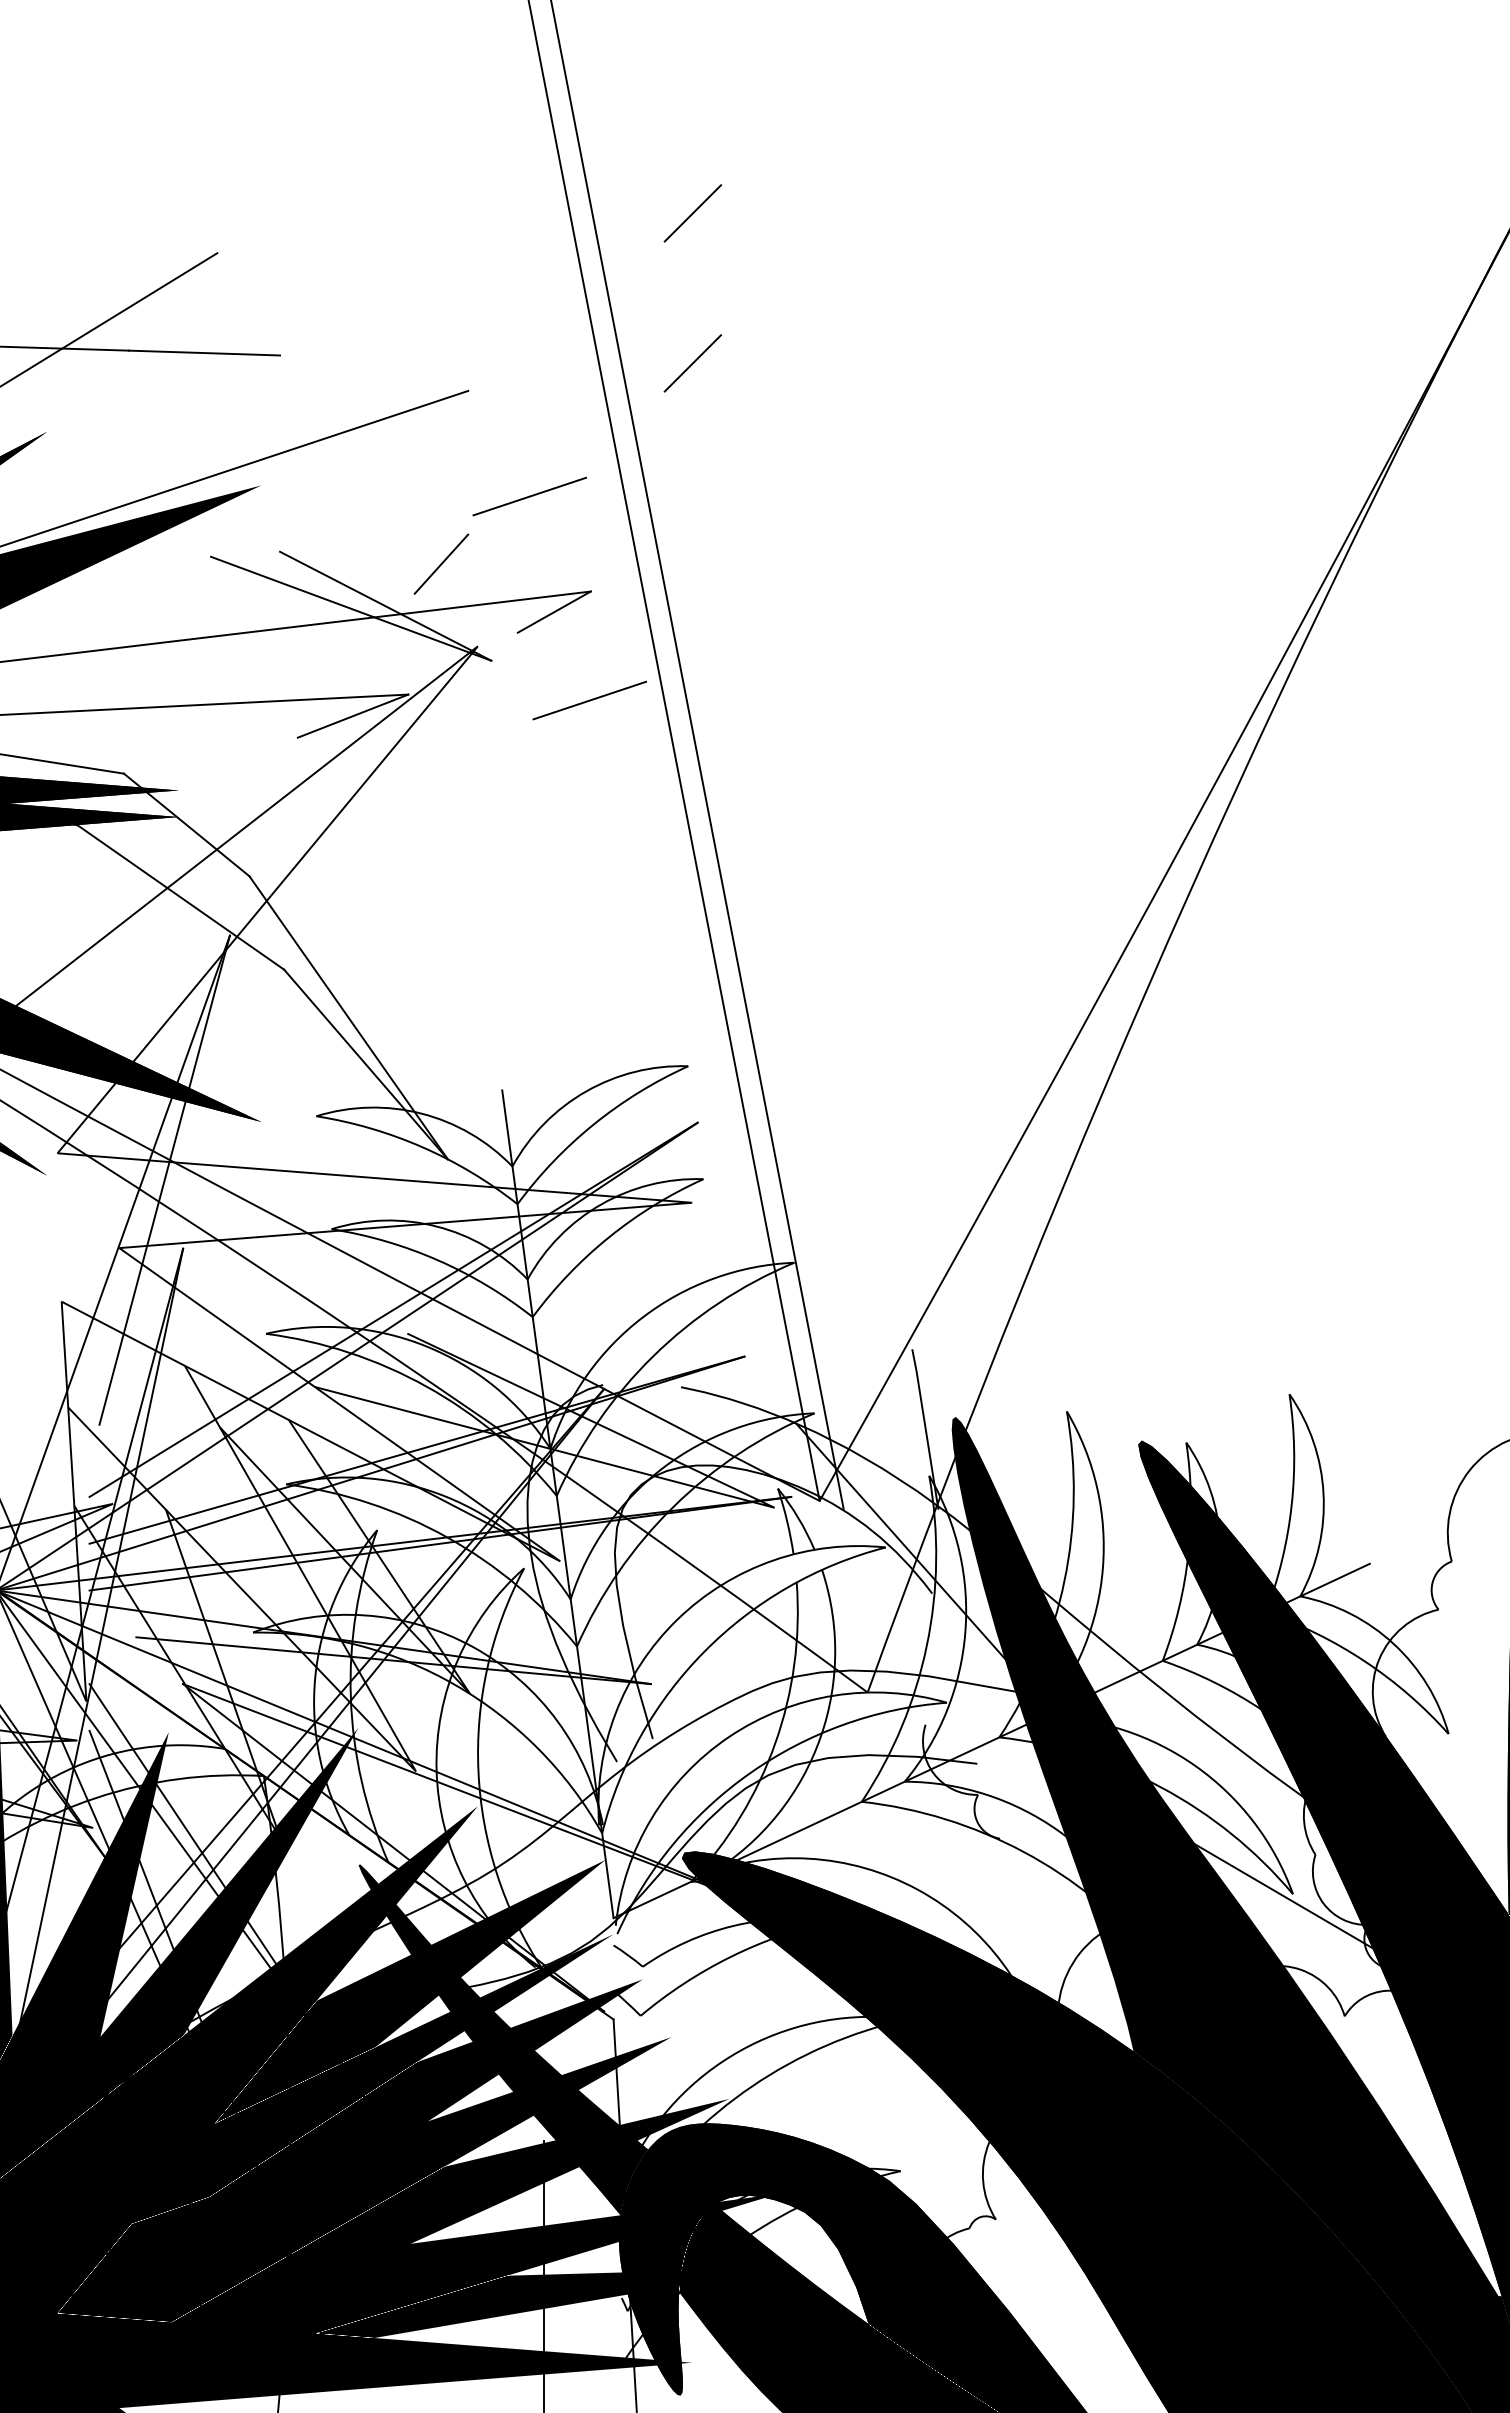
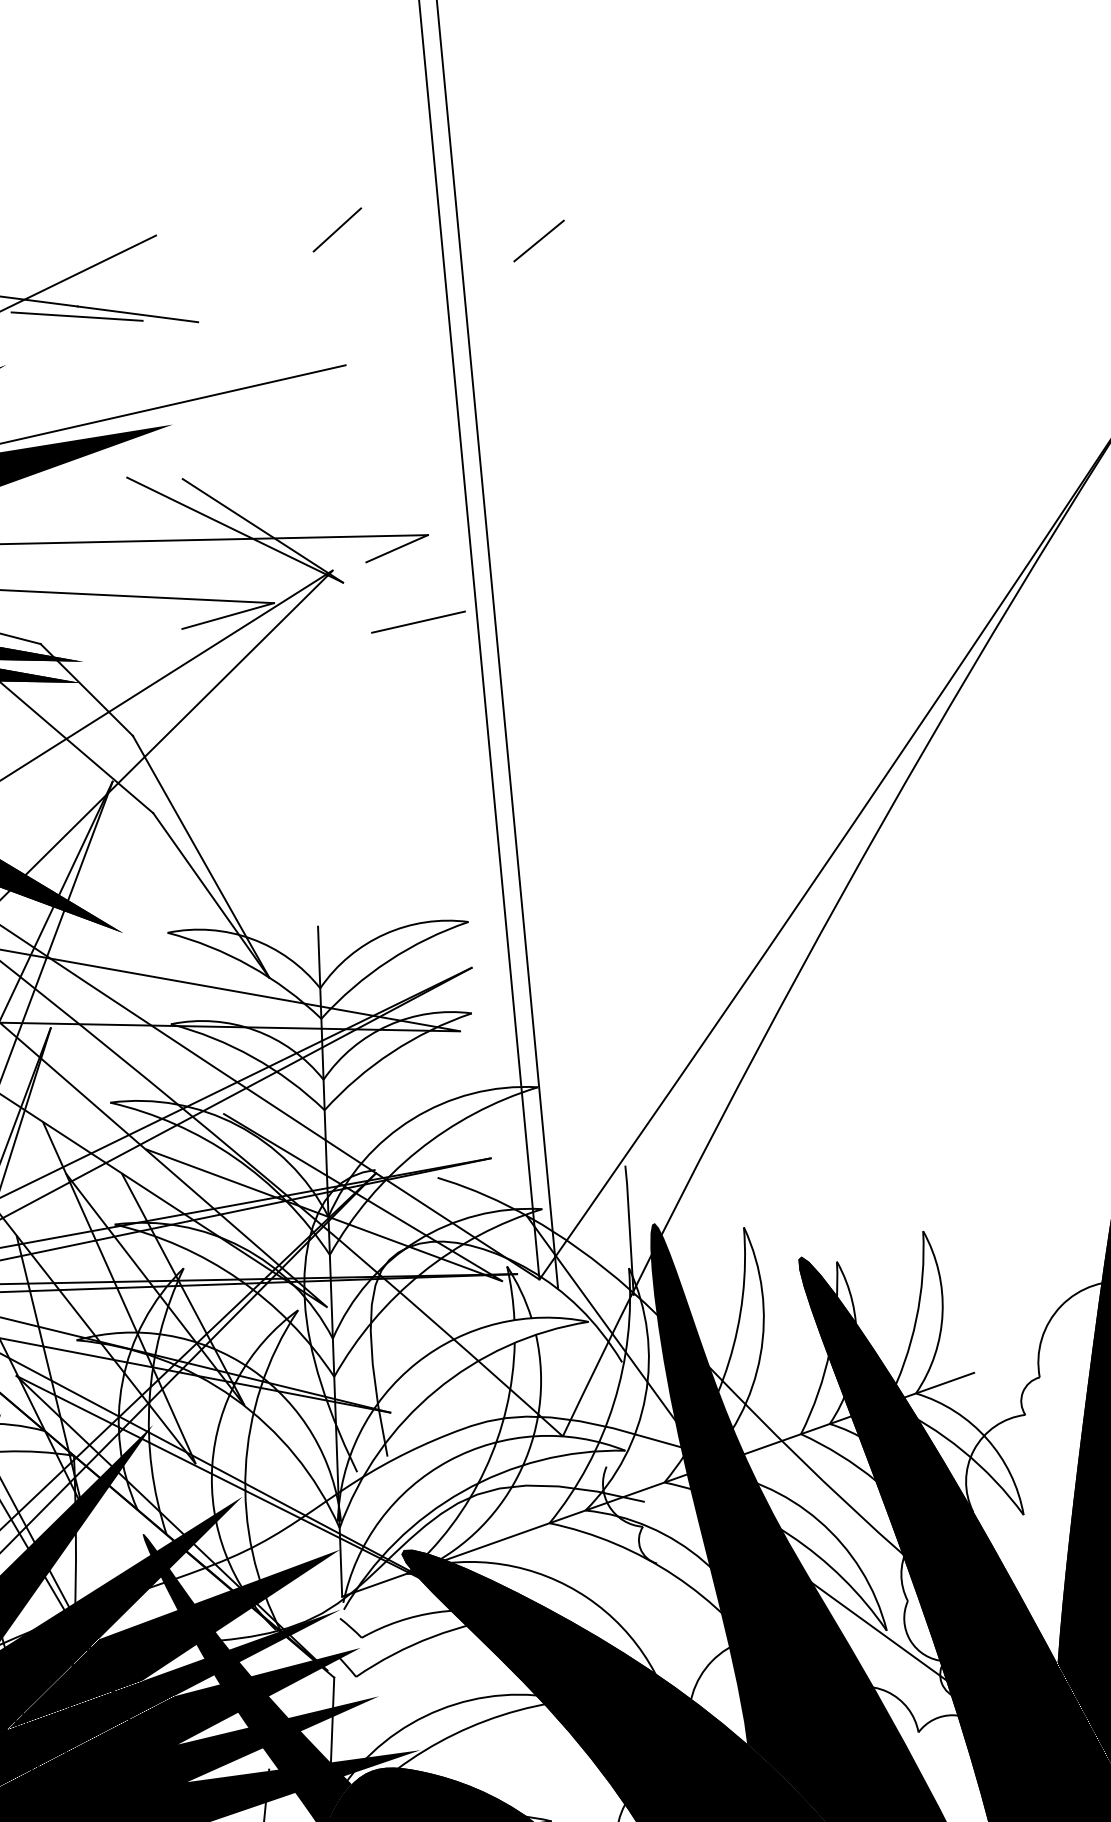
line: (129, 363) -> (77, 316), added
line: (692, 363) -> (526, 360), removed
line: (529, 496) -> (386, 454), removed
line: (441, 563) -> (337, 229), moved

